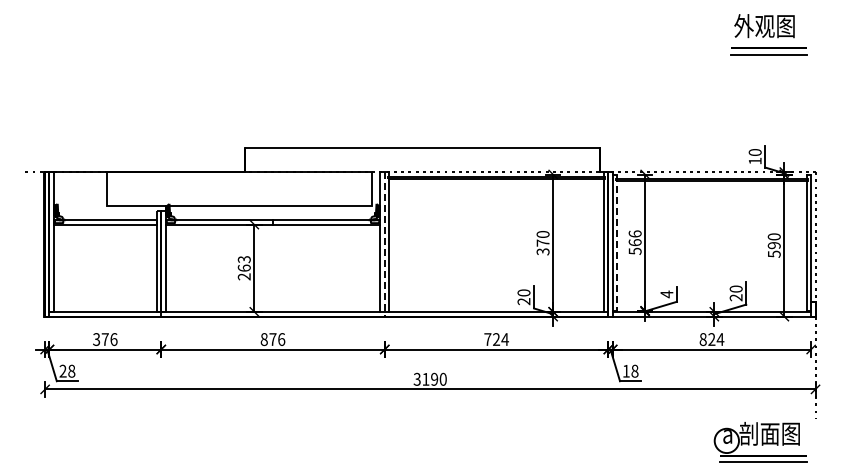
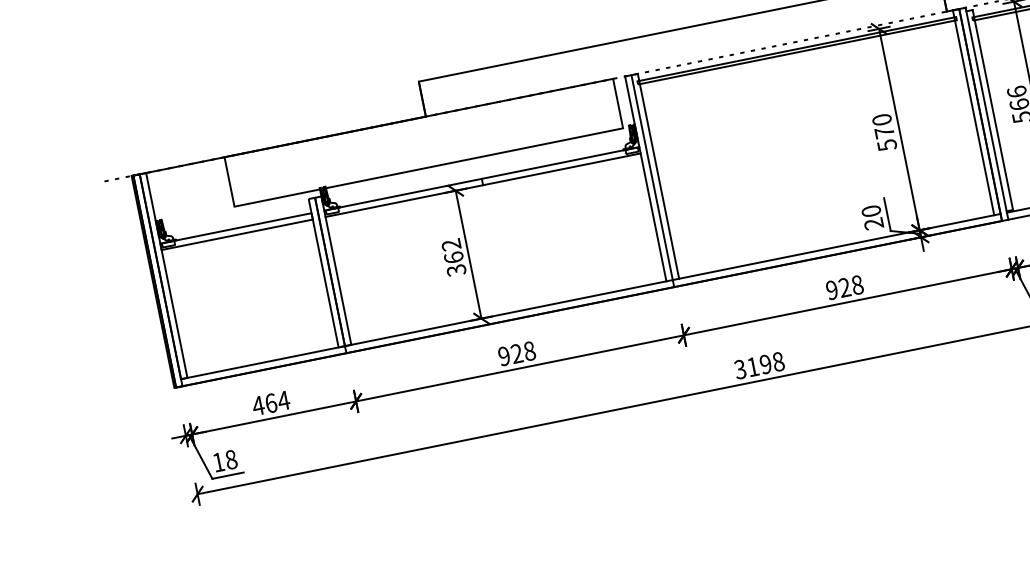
line: (617, 243) -> (993, 111), dashed -> solid
line: (384, 244) -> (652, 181), dashed -> solid
text: (542, 251) -> (886, 144), 370 -> 570
text: (244, 268) -> (454, 258), 263 -> 362
text: (104, 339) -> (269, 403), 376 -> 464
text: (272, 339) -> (516, 353), 876 -> 928
text: (496, 339) -> (844, 287), 724 -> 928
text: (62, 370) -> (217, 461), 28 -> 18
text: (442, 379) -> (777, 362), 3190 -> 3198

